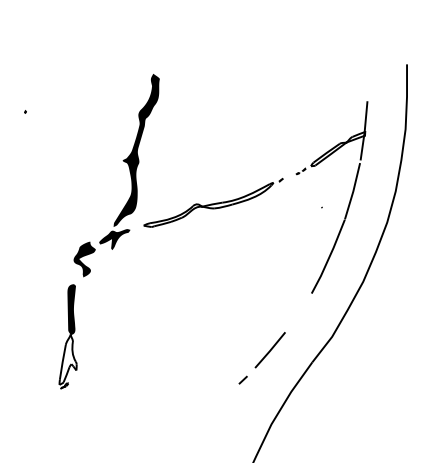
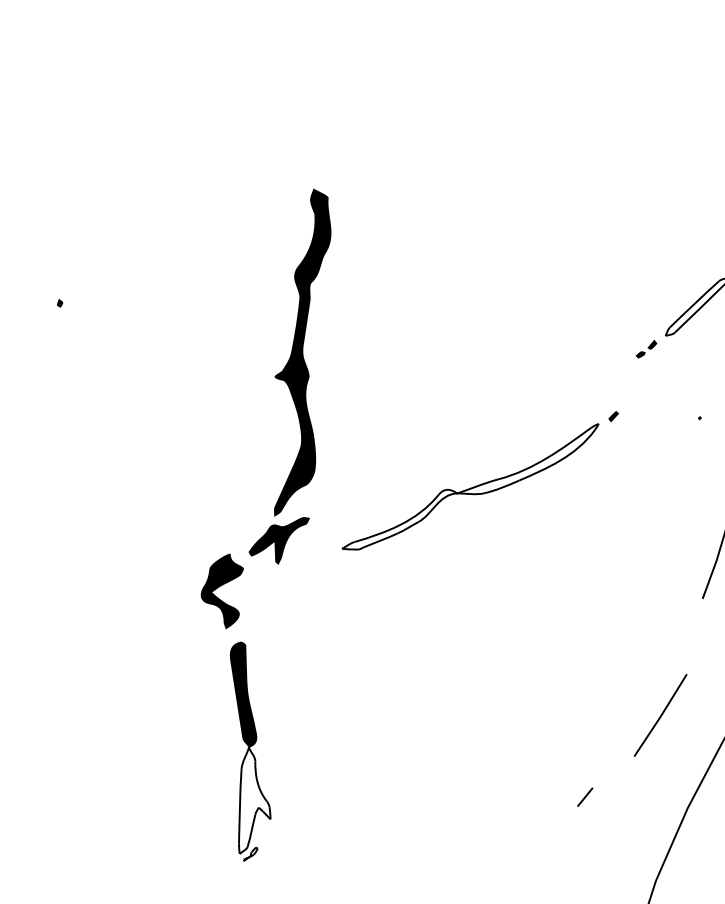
part: (213, 202) -> (479, 481), moved
part: (67, 336) -> (242, 751), moved
line: (269, 350) -> (659, 716), moved

